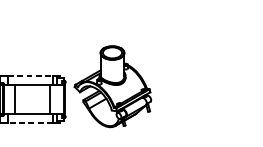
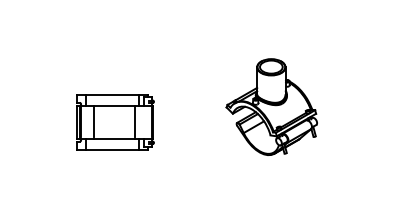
line: (30, 76) -> (112, 94), dashed -> solid
part: (112, 86) -> (271, 106), moved
line: (30, 123) -> (112, 150), dashed -> solid

